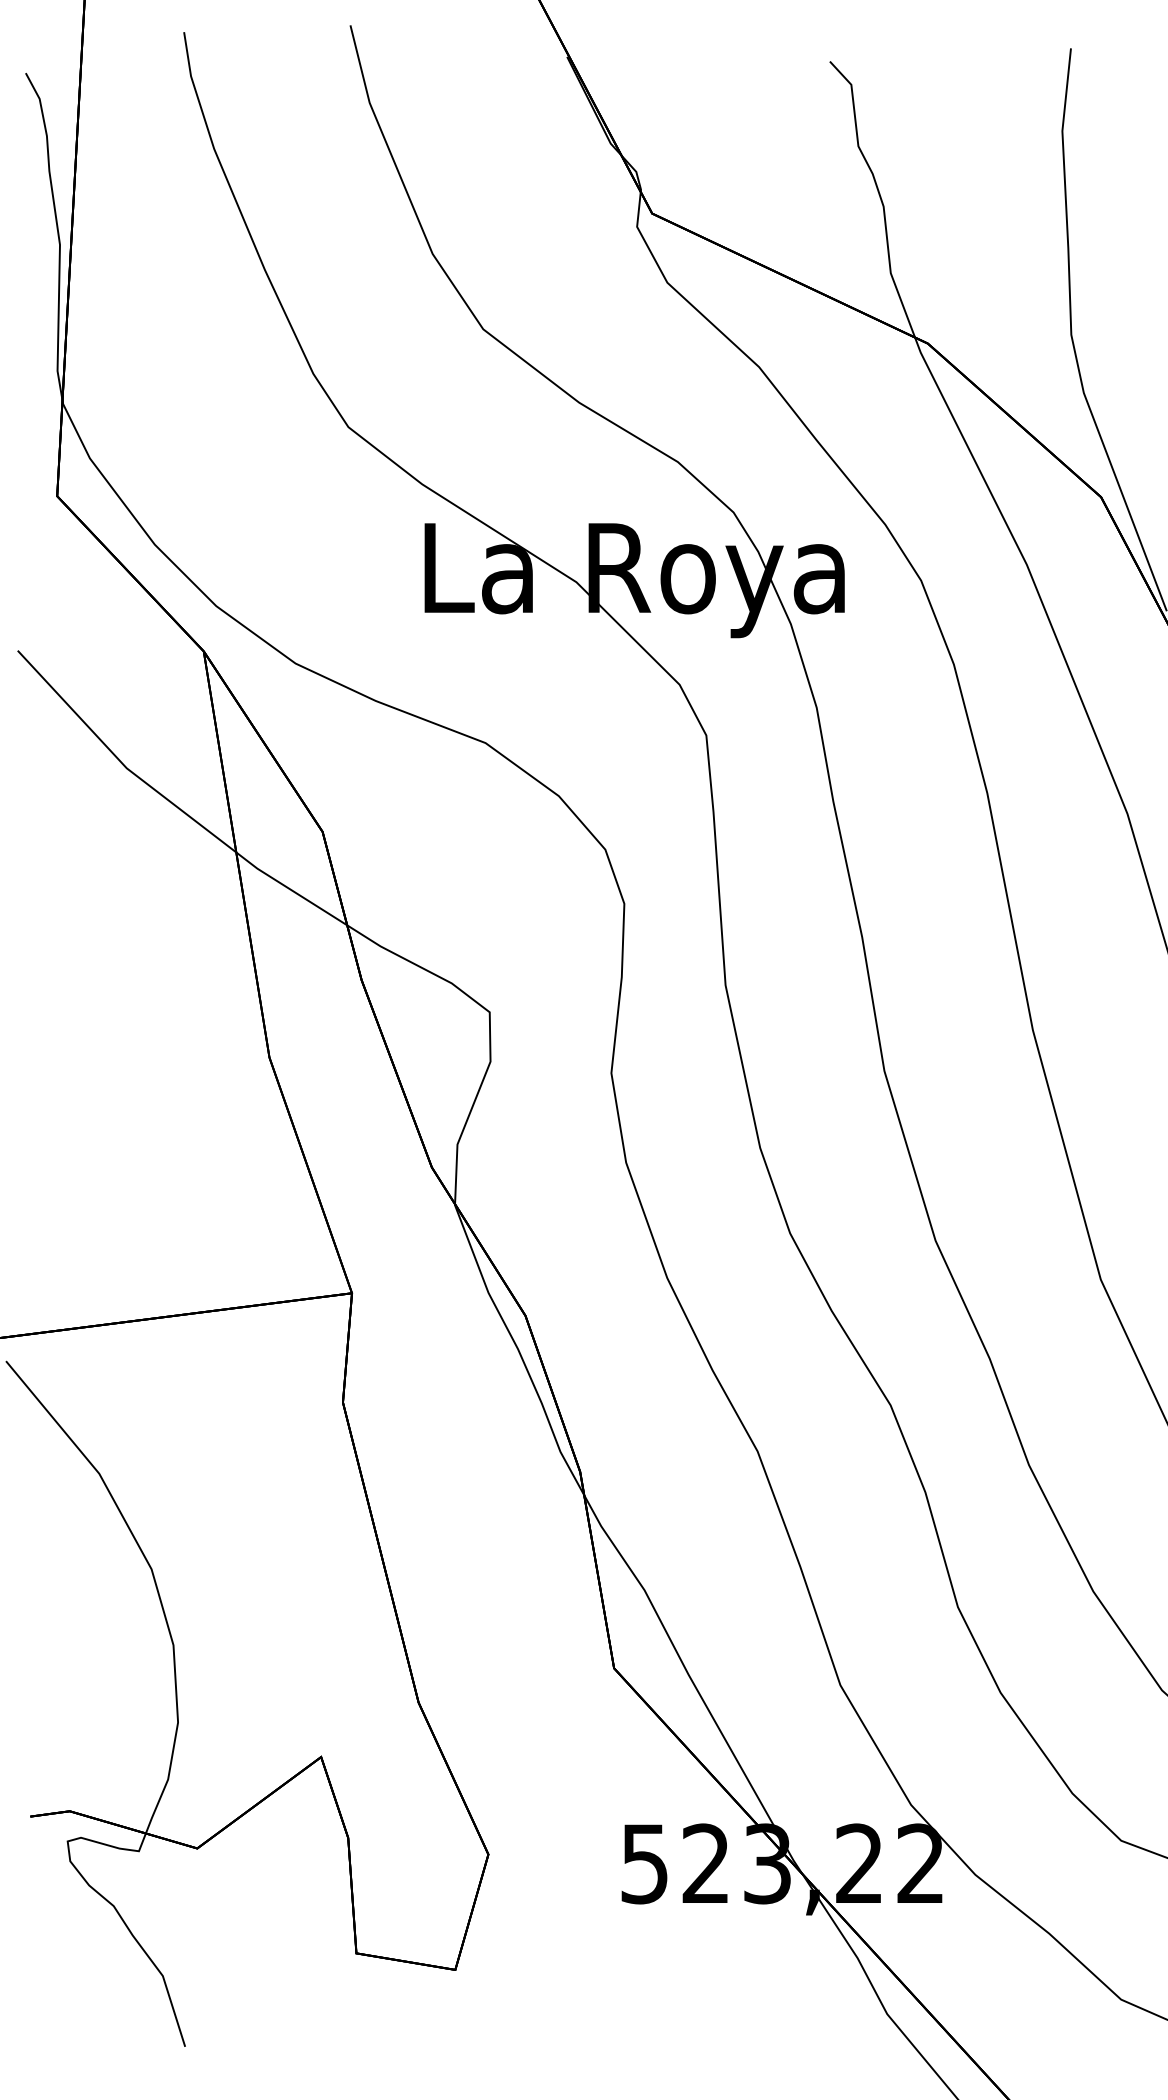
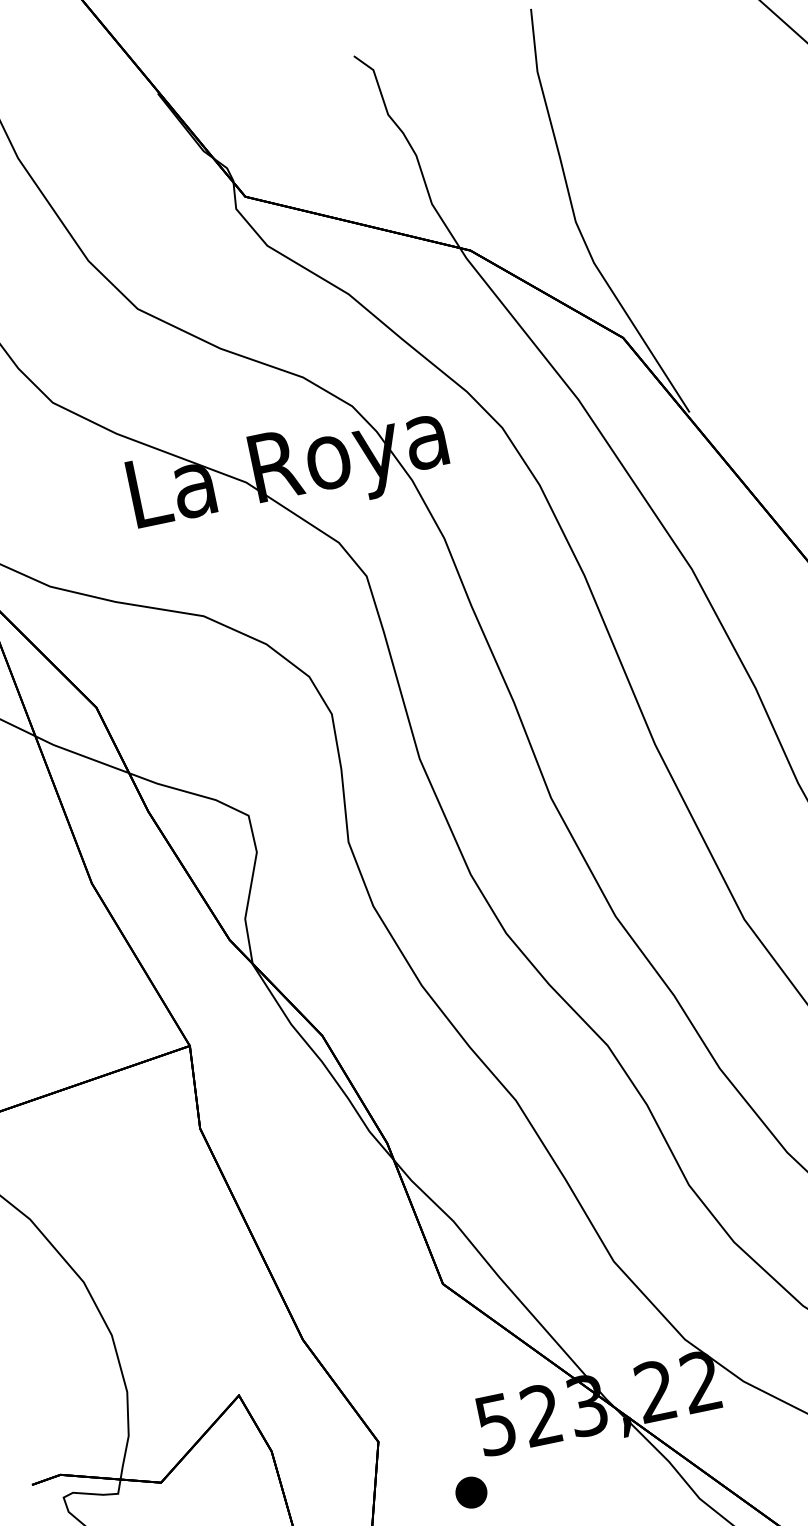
part: (594, 1944) -> (471, 1492), added

